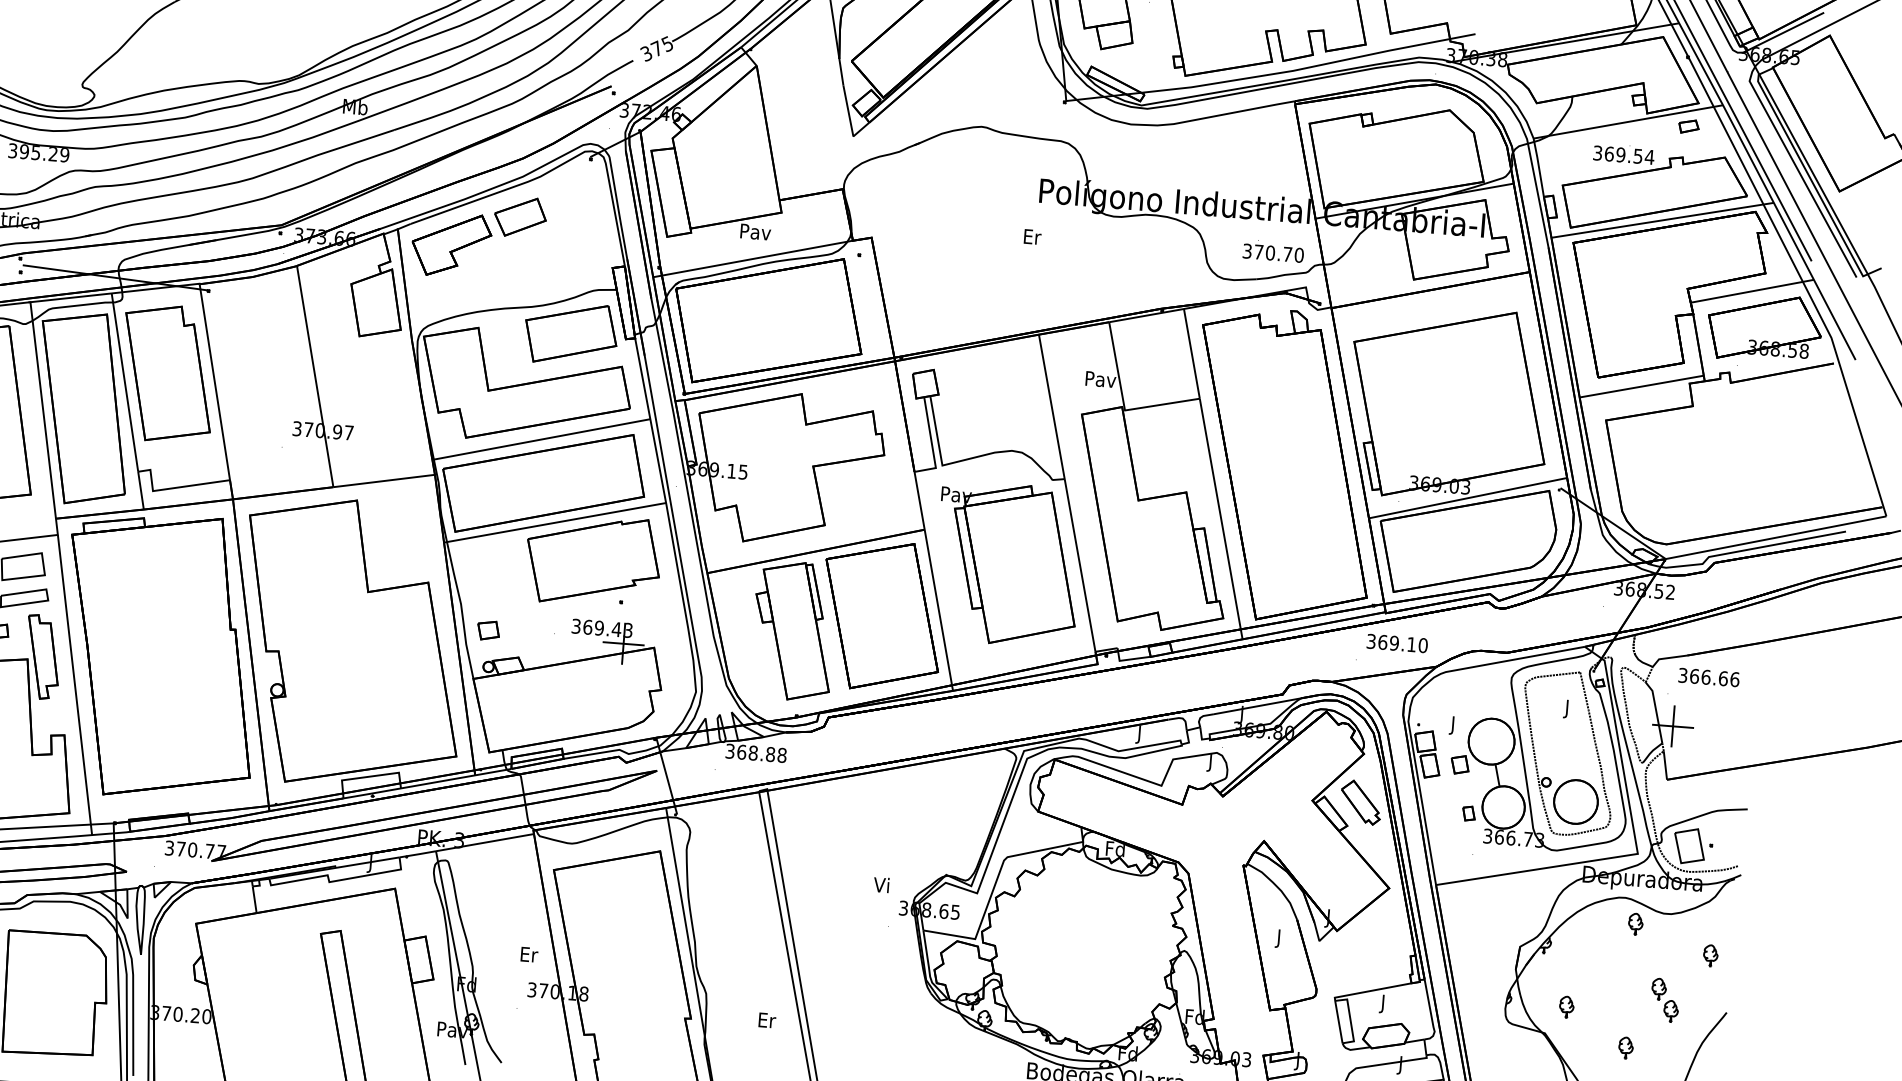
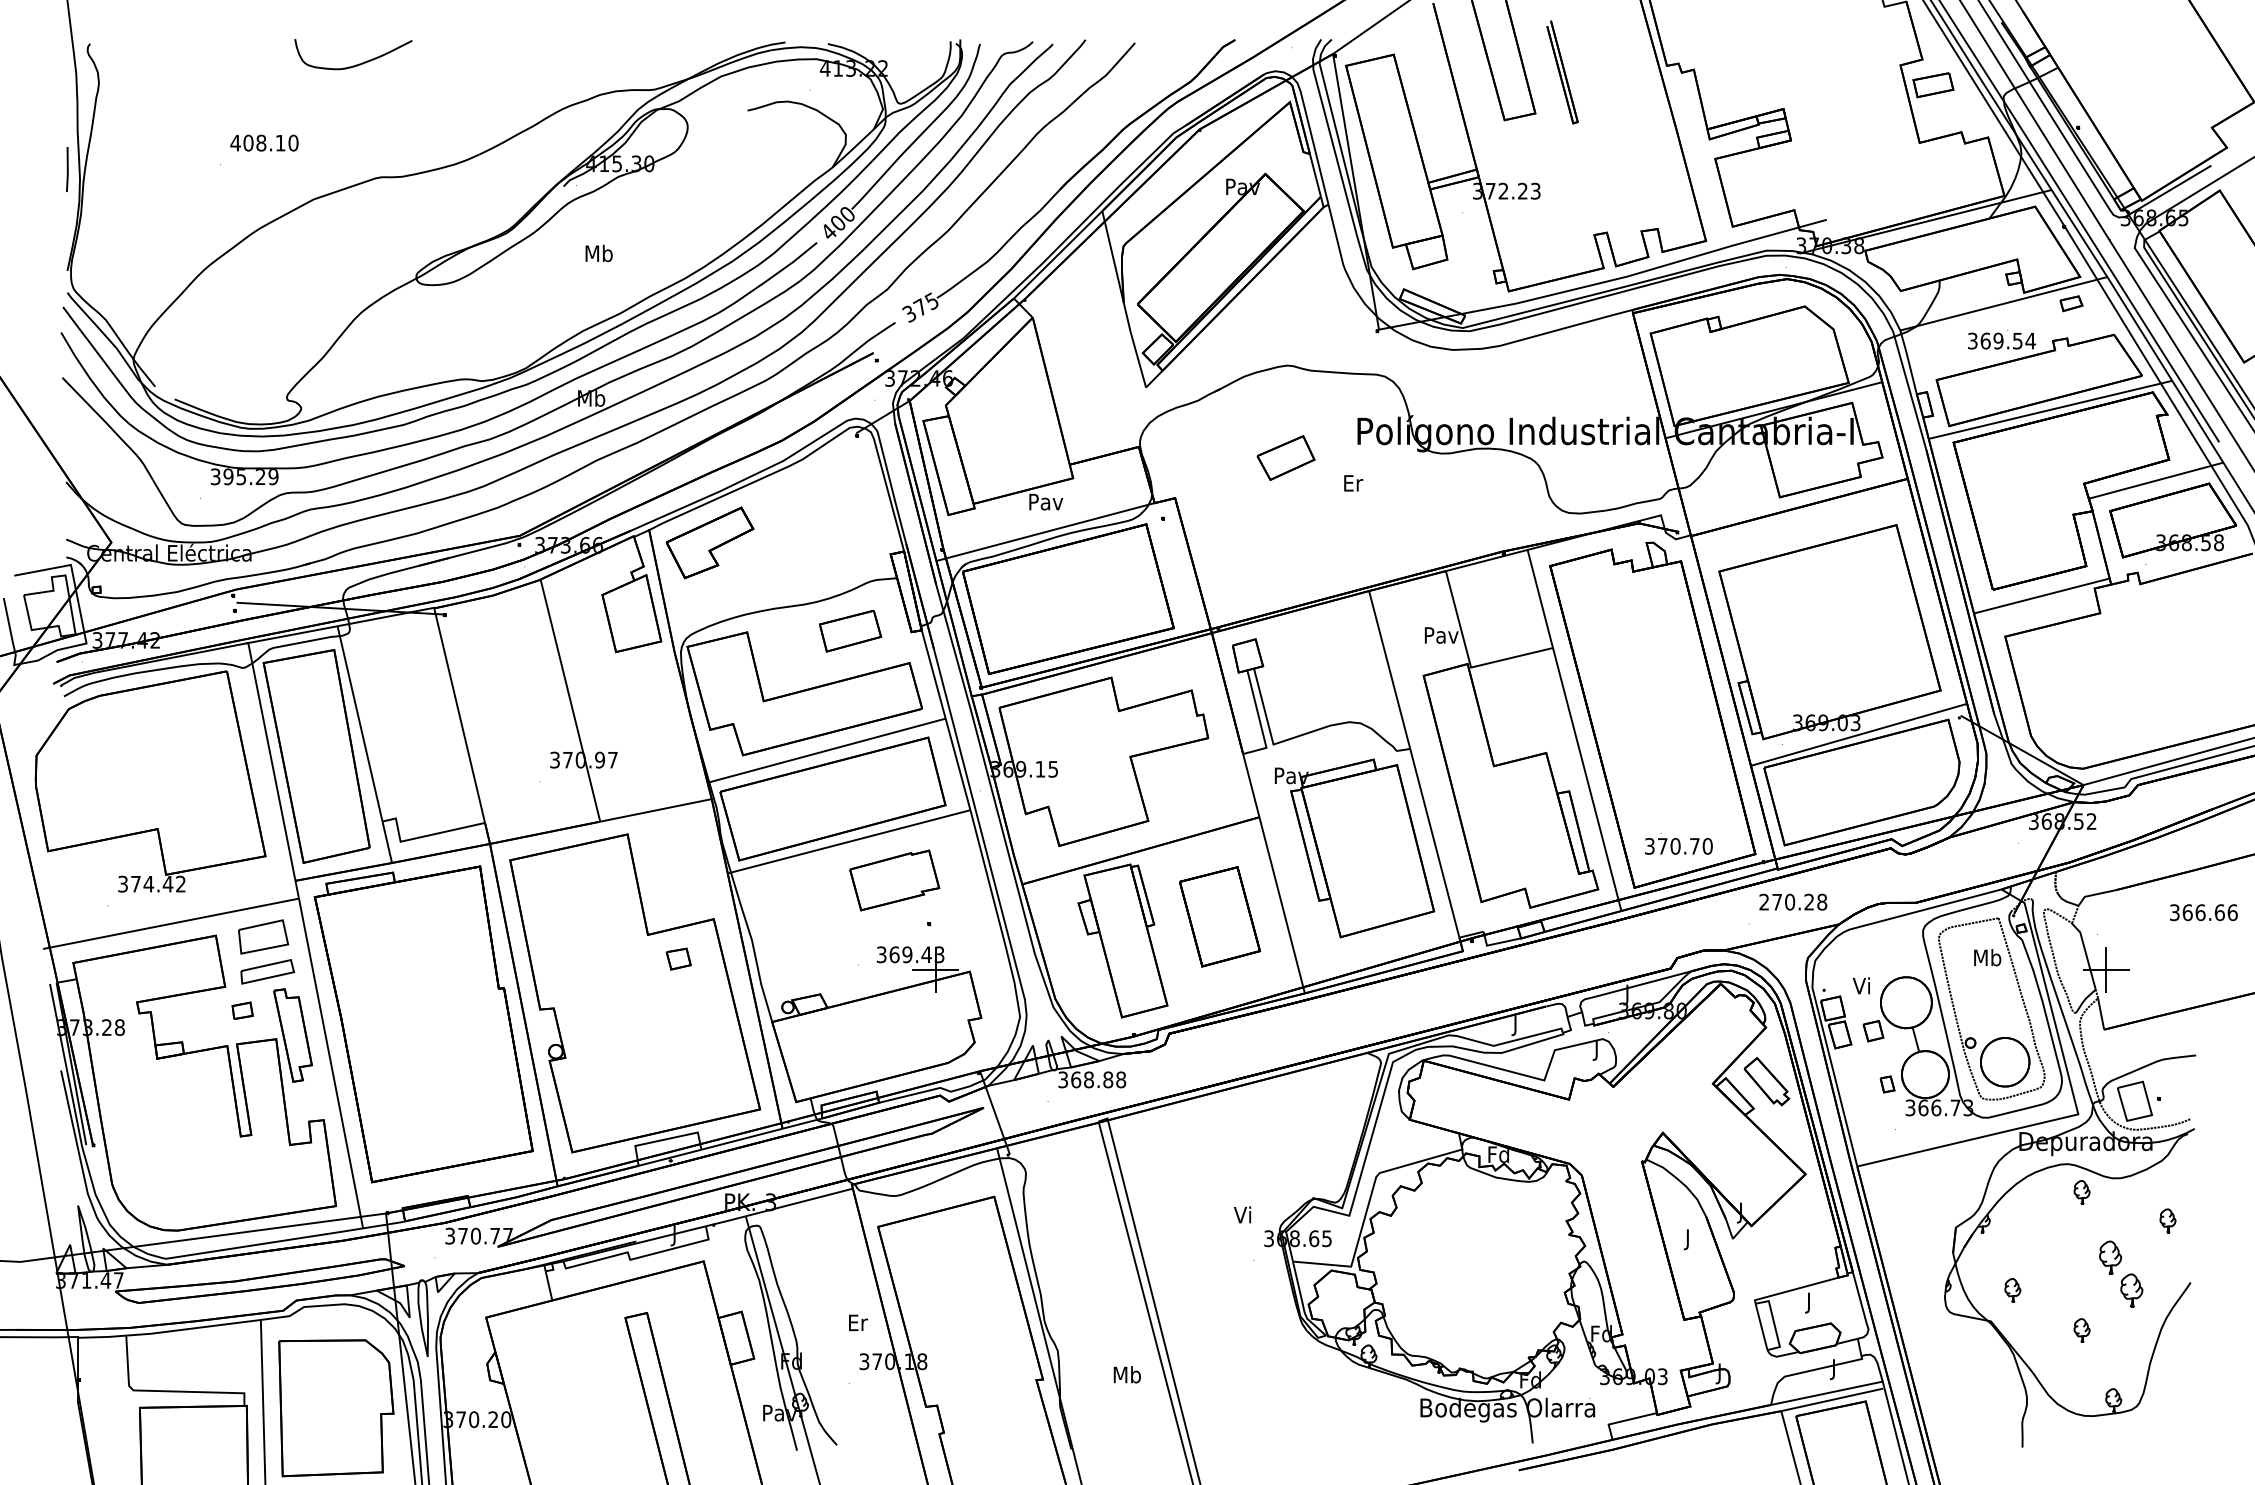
part: (519, 216) -> (1285, 457), moved
text: (1273, 250) -> (1678, 843), moved
part: (571, 334) -> (850, 631), size x0.6
part: (167, 372) -> (406, 709), removed
part: (593, 560) -> (894, 880), size x0.6
part: (881, 615) -> (1219, 916), size x0.6
part: (488, 630) -> (678, 958), moved
text: (1397, 642) -> (1793, 901), 369.10 -> 270.28
text: (1708, 677) -> (2203, 912), moved
text: (1567, 708) -> (1987, 959), J -> Mb
text: (1451, 724) -> (1860, 987), J -> Vi
part: (1665, 1000) -> (2121, 1274), size x1.4
text: (766, 1019) -> (1126, 1374), Er -> Mb

